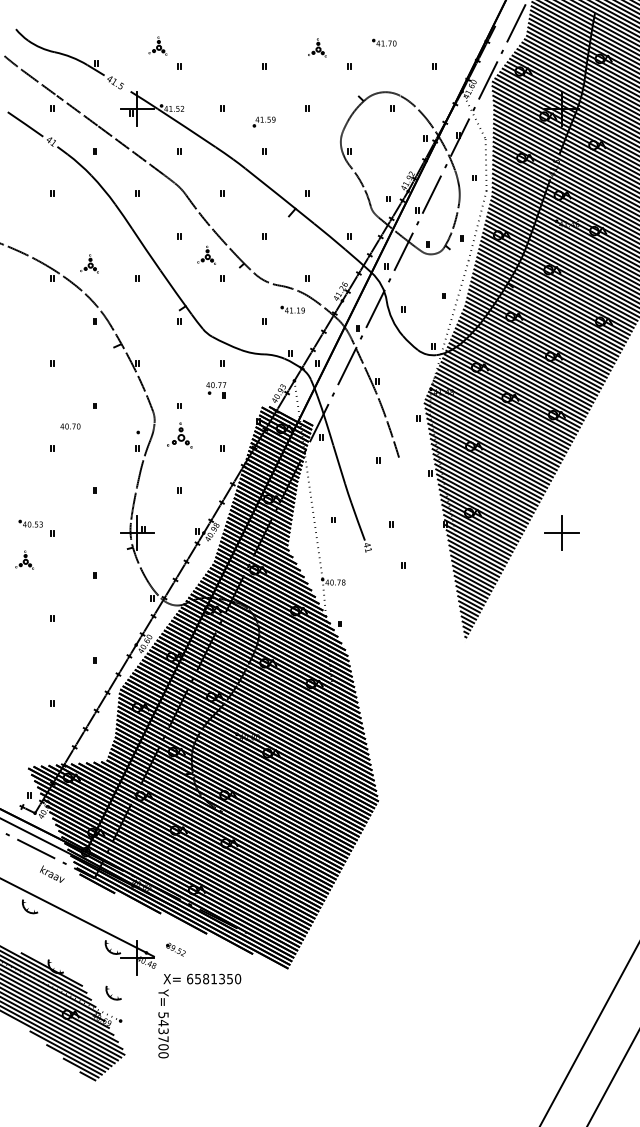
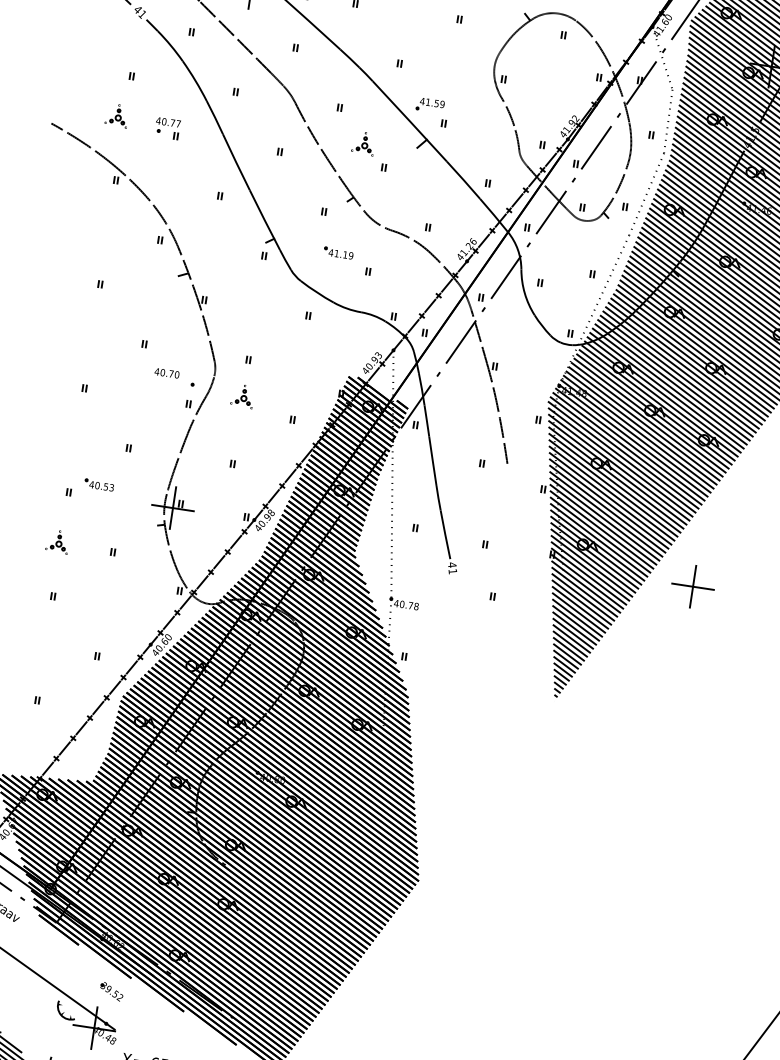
part: (263, 121) -> (429, 104), moved
part: (206, 254) -> (363, 142), moved
part: (89, 263) -> (117, 115), moved
part: (292, 309) -> (338, 252), moved
part: (216, 390) -> (167, 129), moved
text: (70, 426) -> (167, 373), moved
part: (179, 435) -> (242, 396), size x0.71
part: (30, 523) -> (98, 484), moved
part: (24, 559) -> (57, 540), moved
part: (175, 949) -> (111, 991), moved

